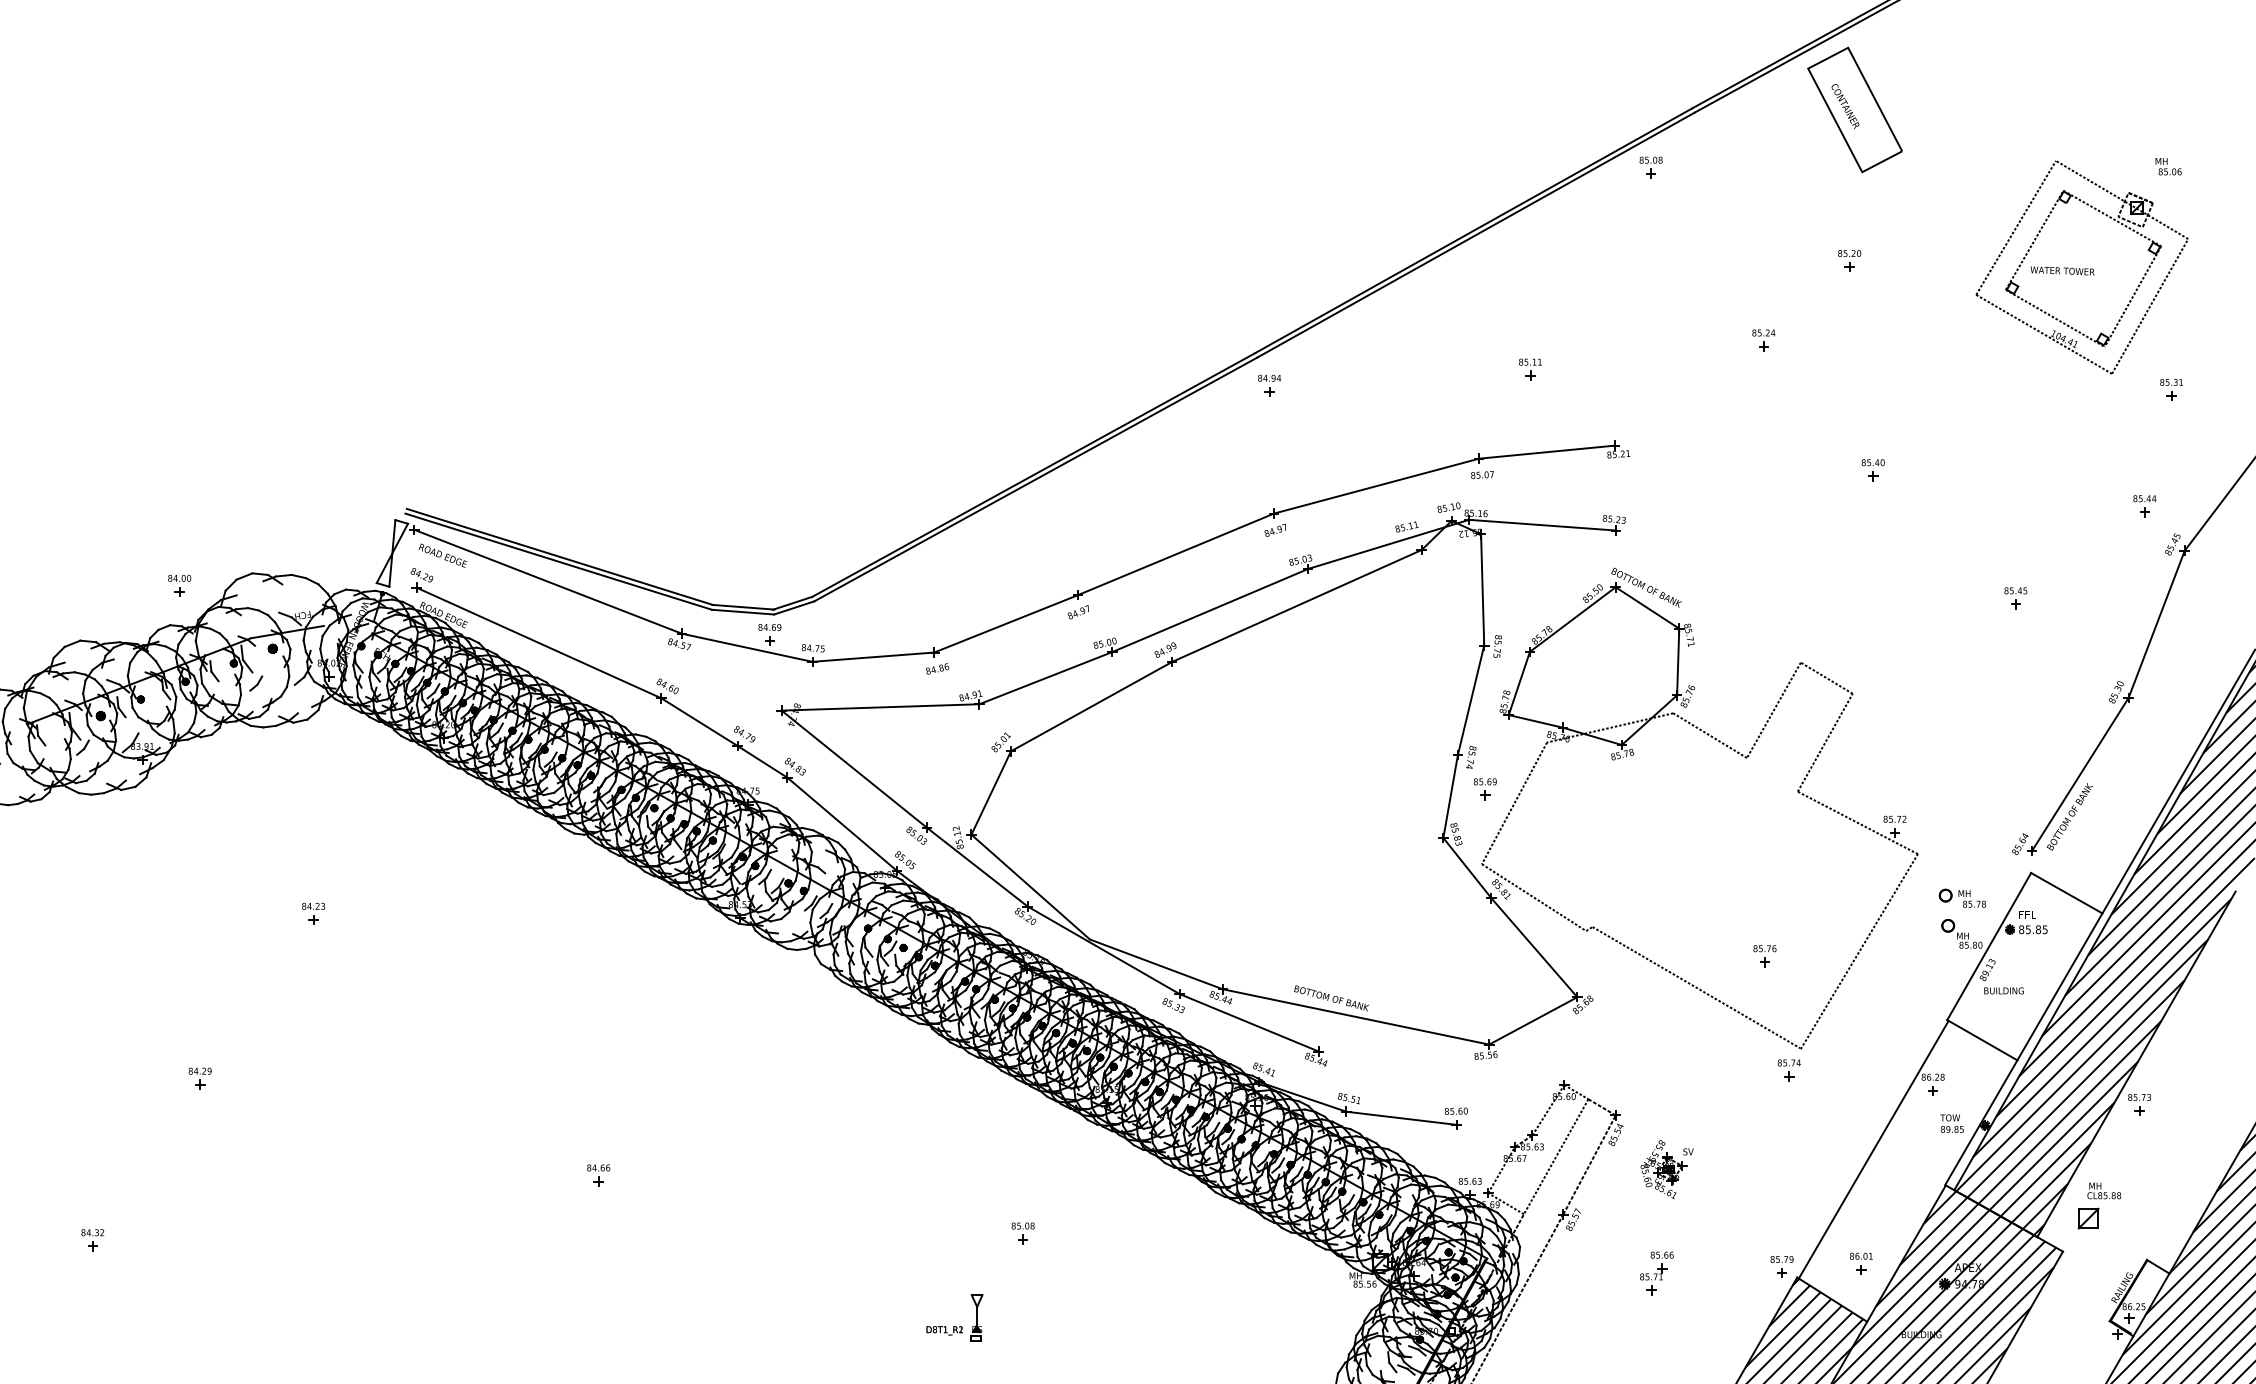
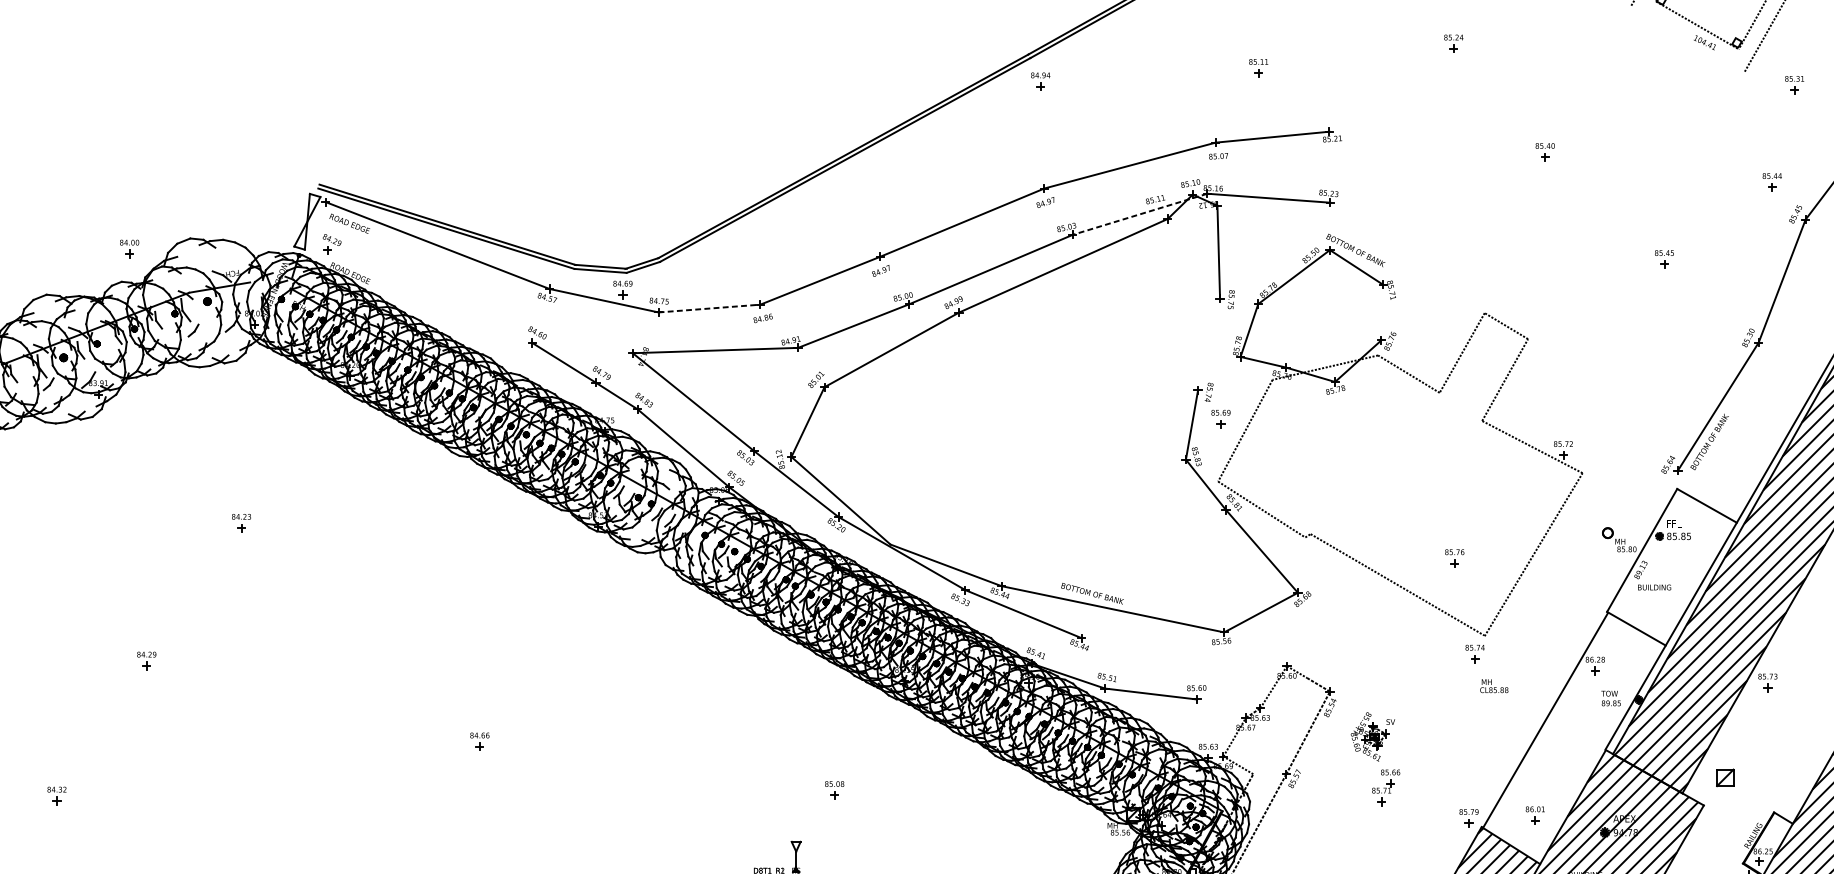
line: (2044, 333) -> (1688, 37), removed
line: (1388, 544) -> (1140, 214), solid -> dashed
line: (538, 642) -> (429, 296), removed
line: (873, 657) -> (709, 308), solid -> dashed
line: (1678, 661) -> (1382, 312), removed
line: (1470, 700) -> (1208, 344), removed
part: (1961, 897) -> (1619, 509), removed
line: (1556, 1156) -> (1280, 725), removed
text: (2104, 1190) -> (1494, 685), moved
part: (1656, 1273) -> (1385, 787), moved

